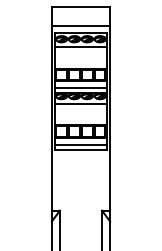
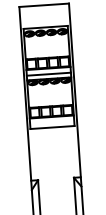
line: (80, 25) -> (44, 21), removed
line: (80, 46) -> (46, 39), removed
line: (80, 103) -> (49, 87), removed
line: (80, 144) -> (51, 122), removed

